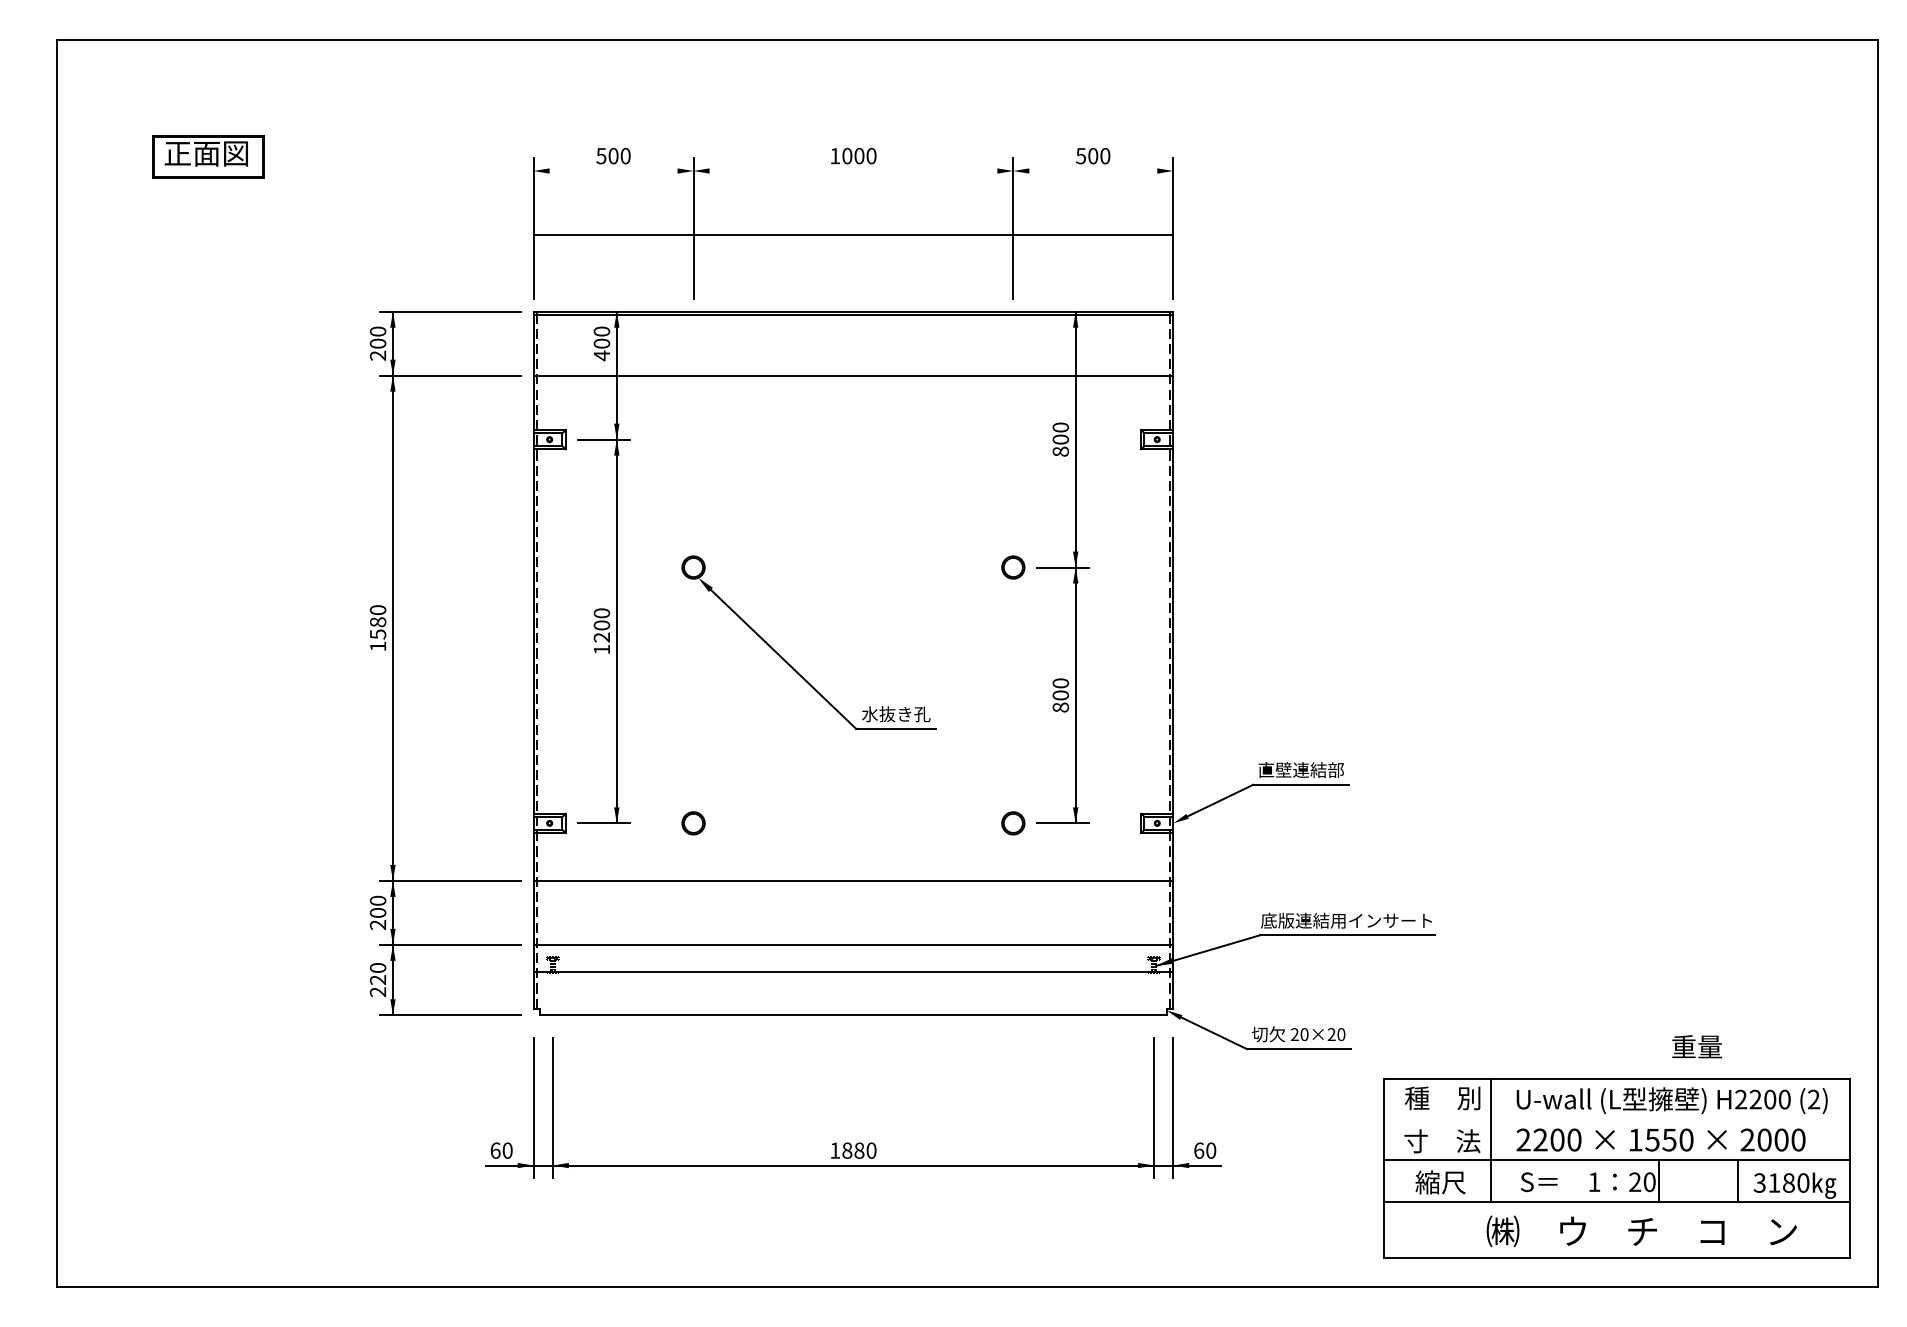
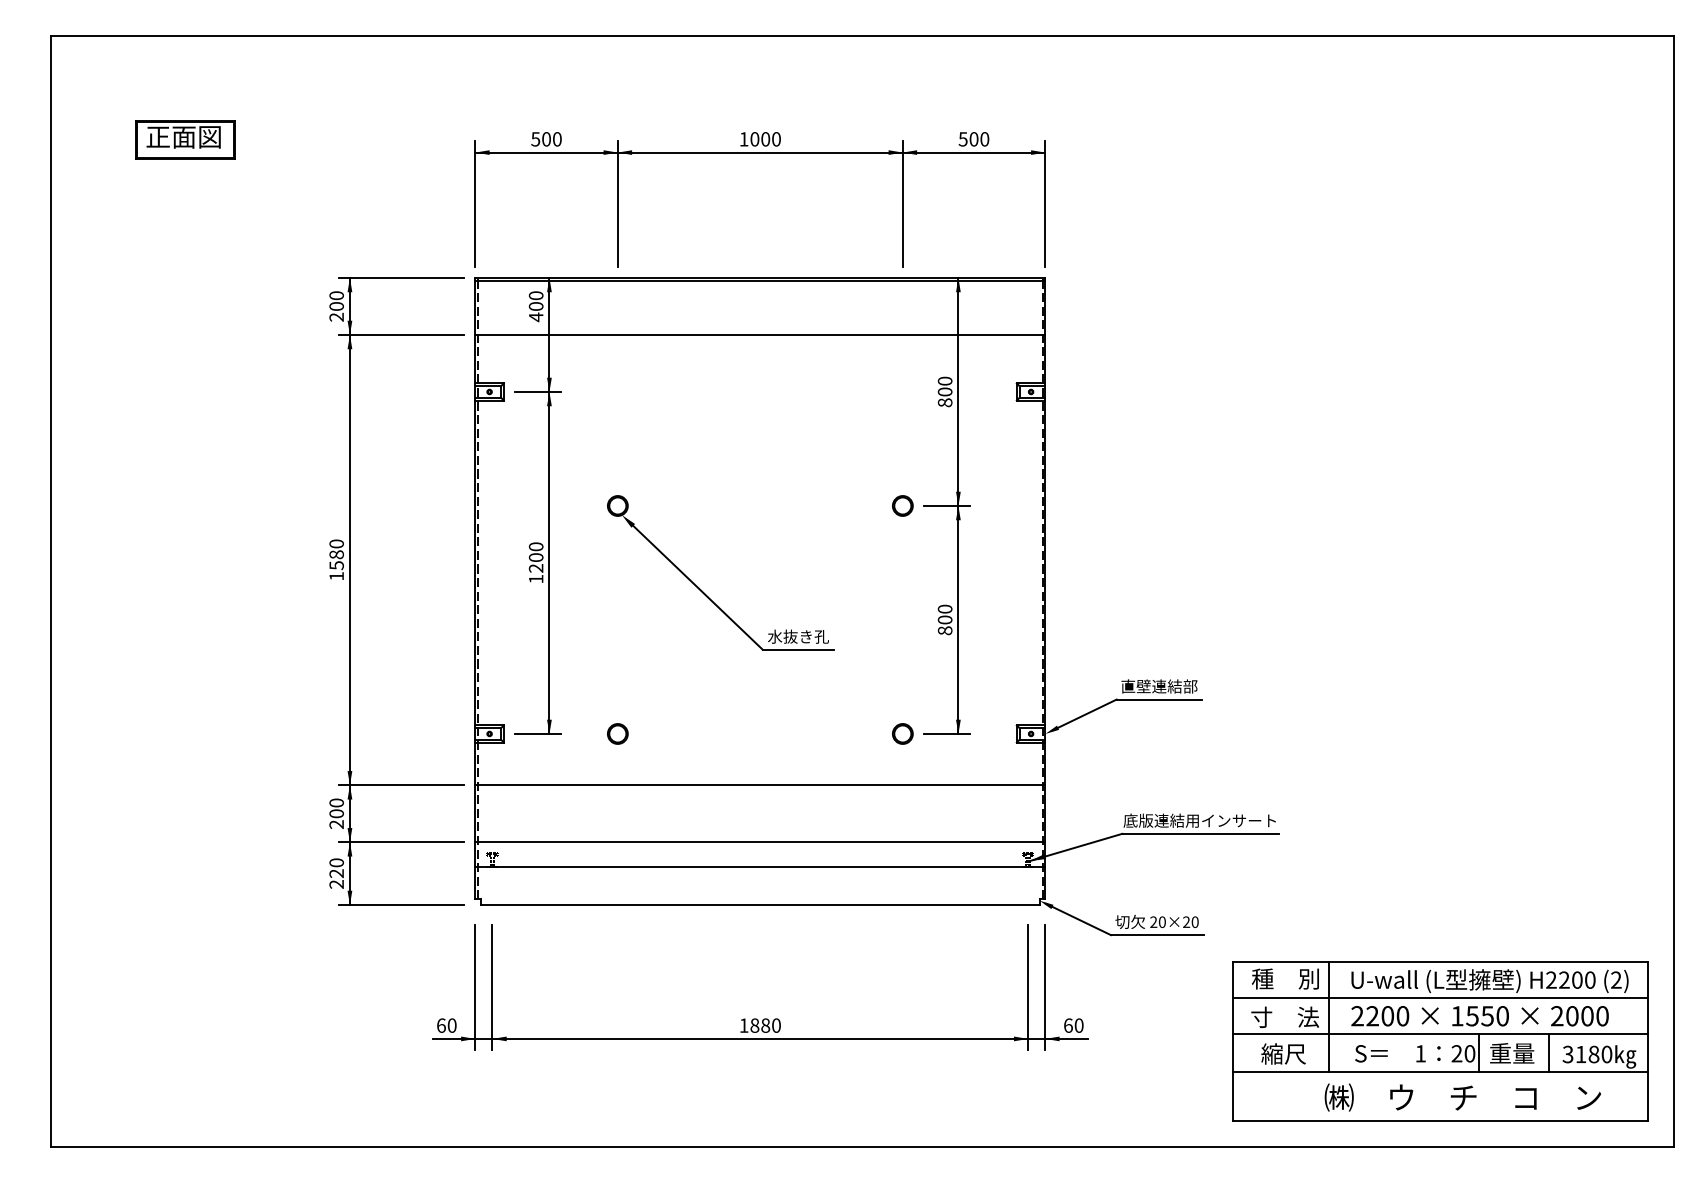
line: (853, 235) -> (760, 153), moved
text: (1696, 1046) -> (1511, 1053), moved
line: (1615, 1119) -> (1439, 997), added

